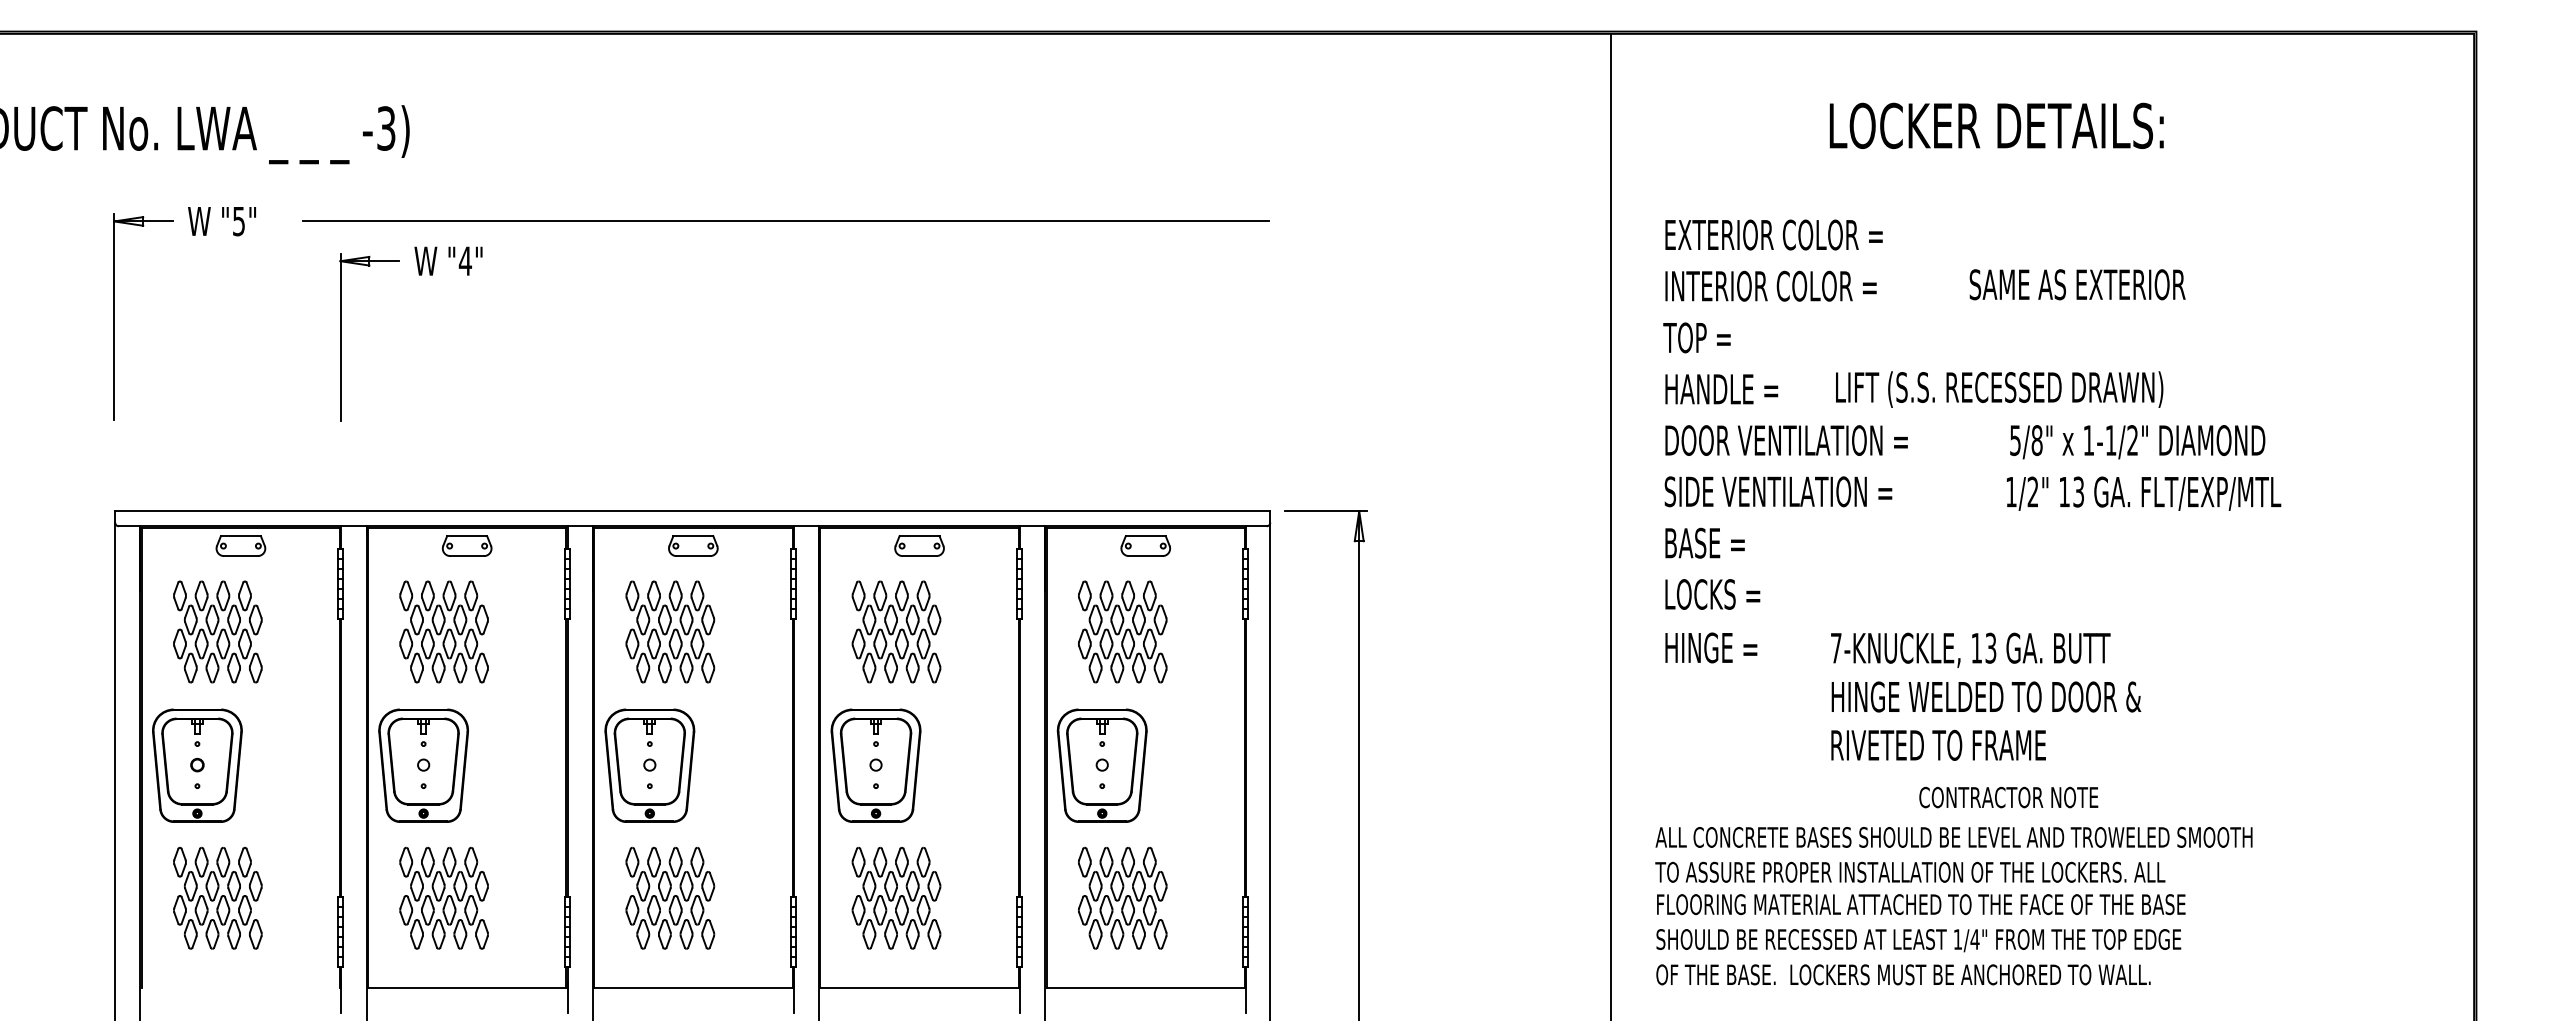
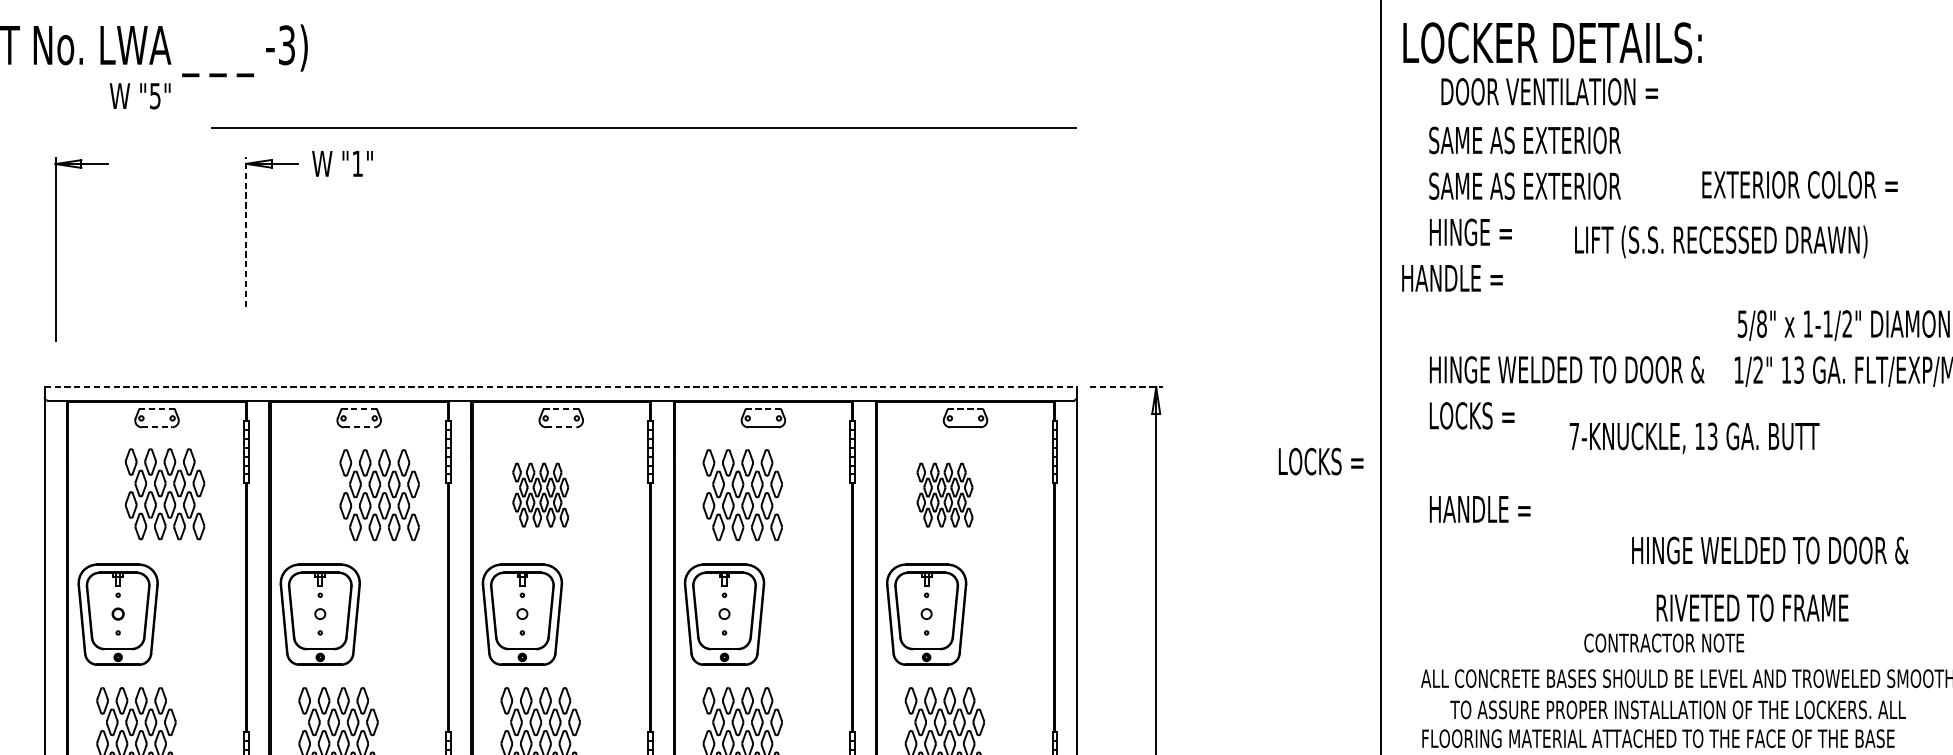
text: (1996, 125) -> (1552, 42), moved
text: (221, 221) -> (139, 96), moved
text: (1773, 234) -> (1526, 139), EXTERIOR COLOR = -> SAME AS EXTERIOR
text: (465, 260) -> (357, 163), "4" -> "1"
text: (2079, 284) -> (1799, 184), SAME AS EXTERIOR -> EXTERIOR COLOR =
text: (1771, 285) -> (1524, 185), INTERIOR COLOR = -> SAME AS EXTERIOR
part: (114, 316) -> (55, 248), moved
line: (340, 337) -> (246, 232), solid -> dashed
text: (1710, 337) -> (1470, 232), TOP = -> HINGE =
text: (1721, 389) -> (1452, 278), moved
text: (1999, 389) -> (1721, 241), moved
text: (1786, 440) -> (1549, 91), moved
text: (1818, 491) -> (1566, 369), SIDE VENTILATION = -> HINGE WELDED TO DOOR &
line: (692, 511) -> (560, 387), solid -> dashed
line: (1326, 511) -> (1127, 387), solid -> dashed
line: (240, 536) -> (156, 409), solid -> dashed
line: (467, 536) -> (359, 409), solid -> dashed
line: (693, 536) -> (561, 409), solid -> dashed
line: (919, 536) -> (763, 409), solid -> dashed
line: (1145, 536) -> (965, 409), solid -> dashed
text: (1713, 542) -> (1472, 415), BASE = -> LOCKS =
line: (240, 556) -> (156, 427), solid -> dashed
line: (467, 556) -> (359, 427), solid -> dashed
line: (693, 556) -> (561, 427), solid -> dashed
text: (1712, 594) -> (1320, 461), moved
part: (217, 631) -> (164, 493), moved
part: (443, 631) -> (379, 494), moved
part: (670, 631) -> (540, 494), size x0.7
part: (1122, 631) -> (944, 494), size x0.7
text: (1729, 647) -> (1487, 508), HINGE = -> HANDLE =
text: (1970, 649) -> (1694, 437), moved
text: (1986, 696) -> (1770, 550), moved
text: (1938, 744) -> (1752, 607), moved
text: (2008, 797) -> (1663, 643), moved
text: (1910, 871) -> (1678, 709), moved

